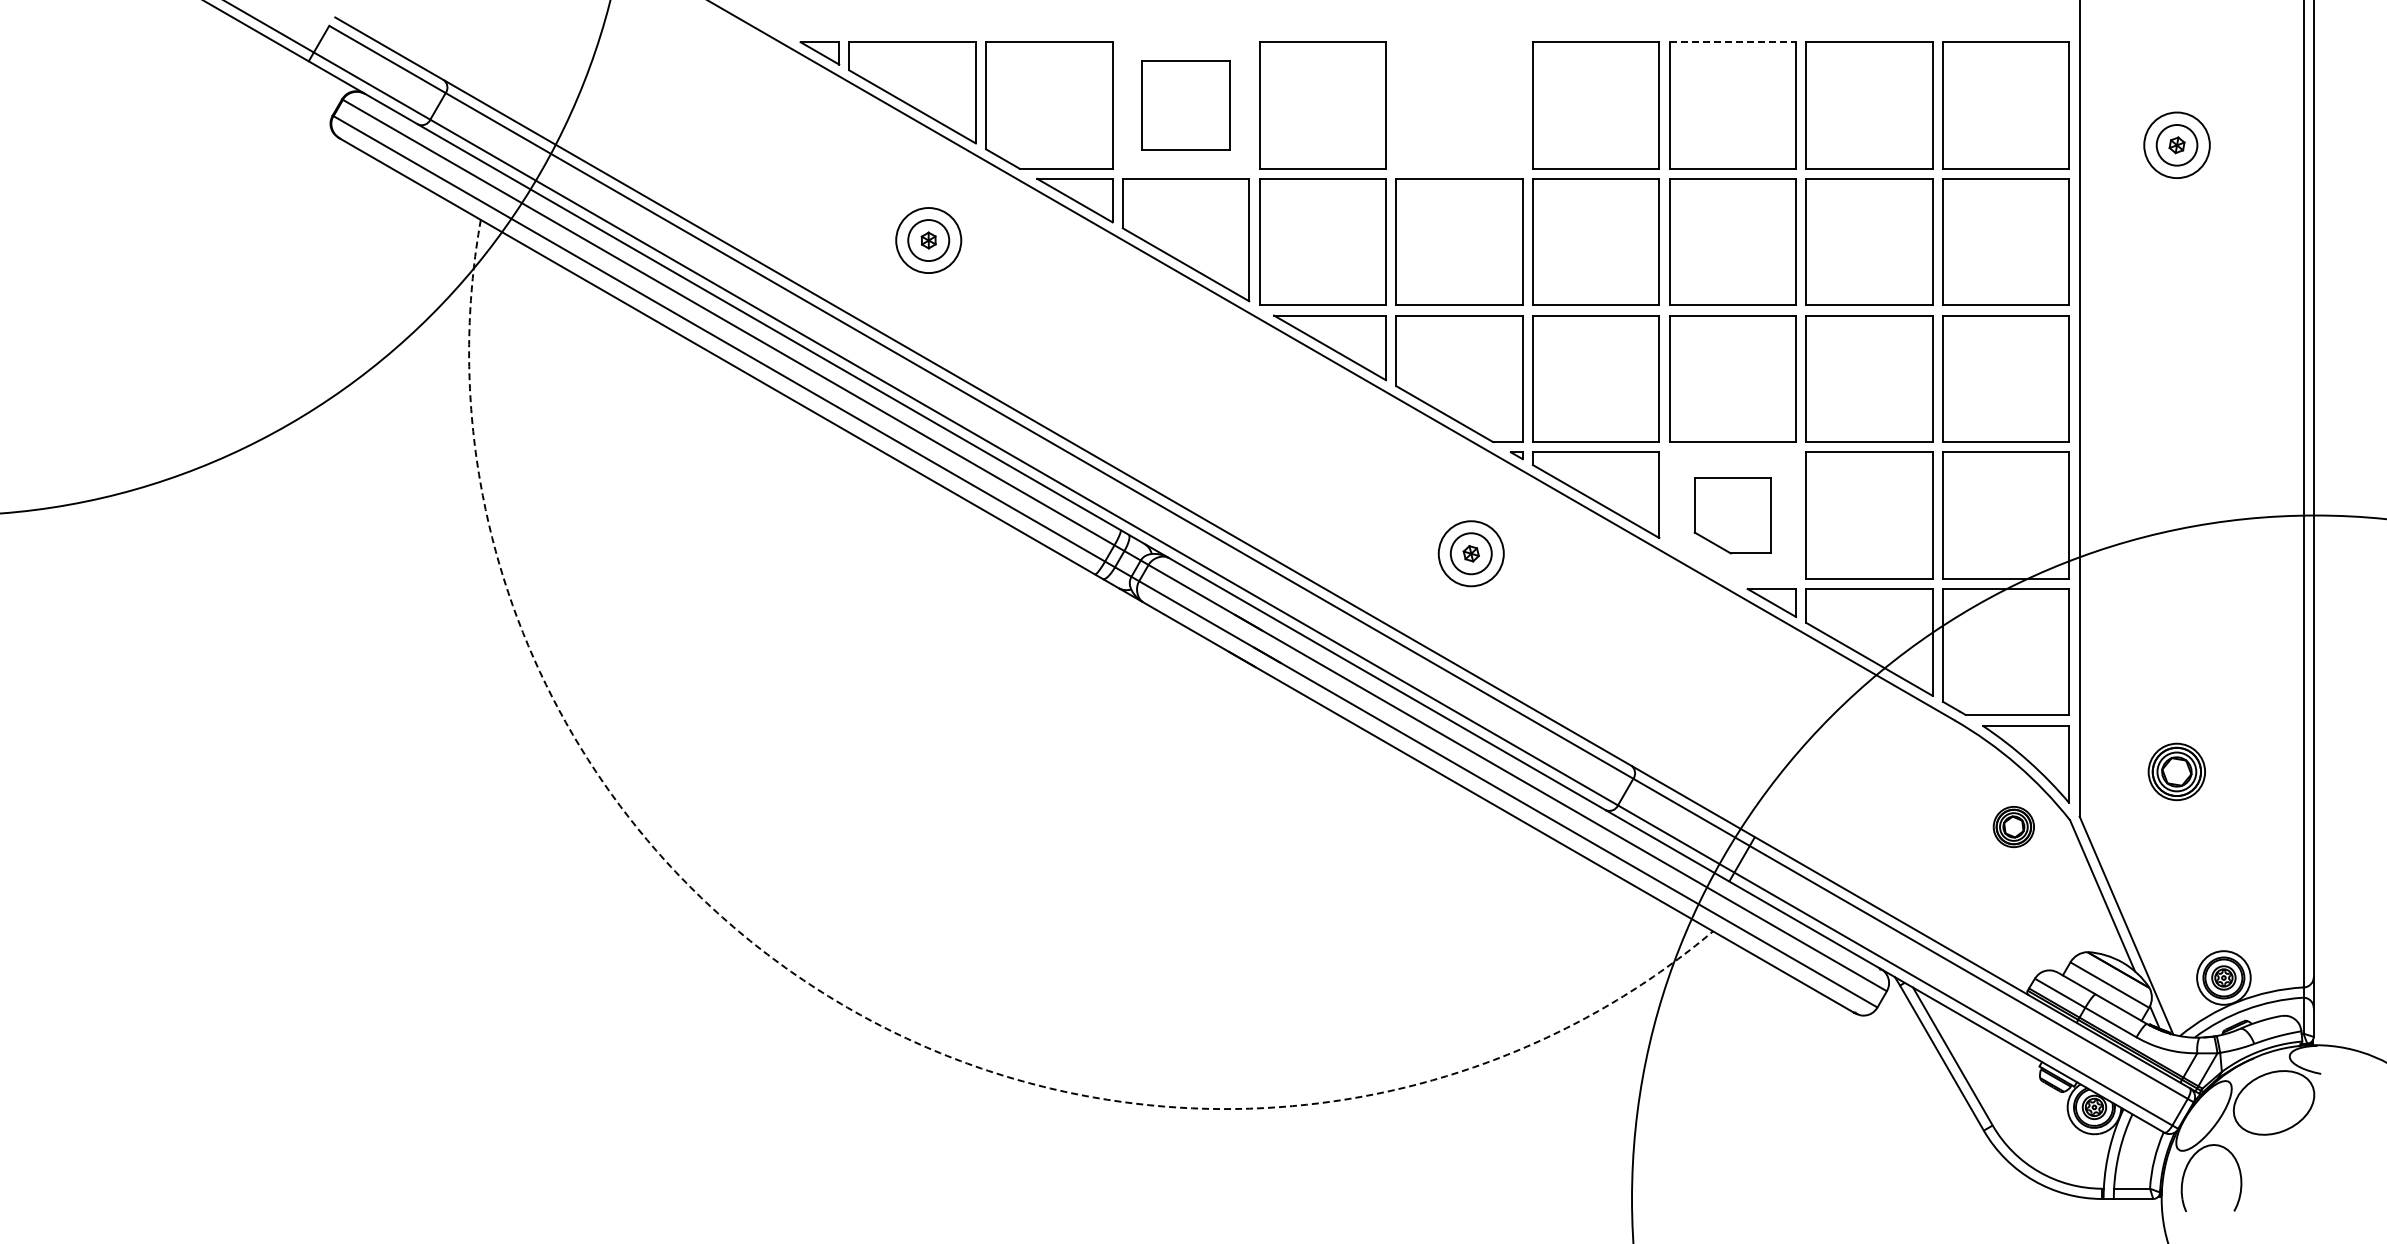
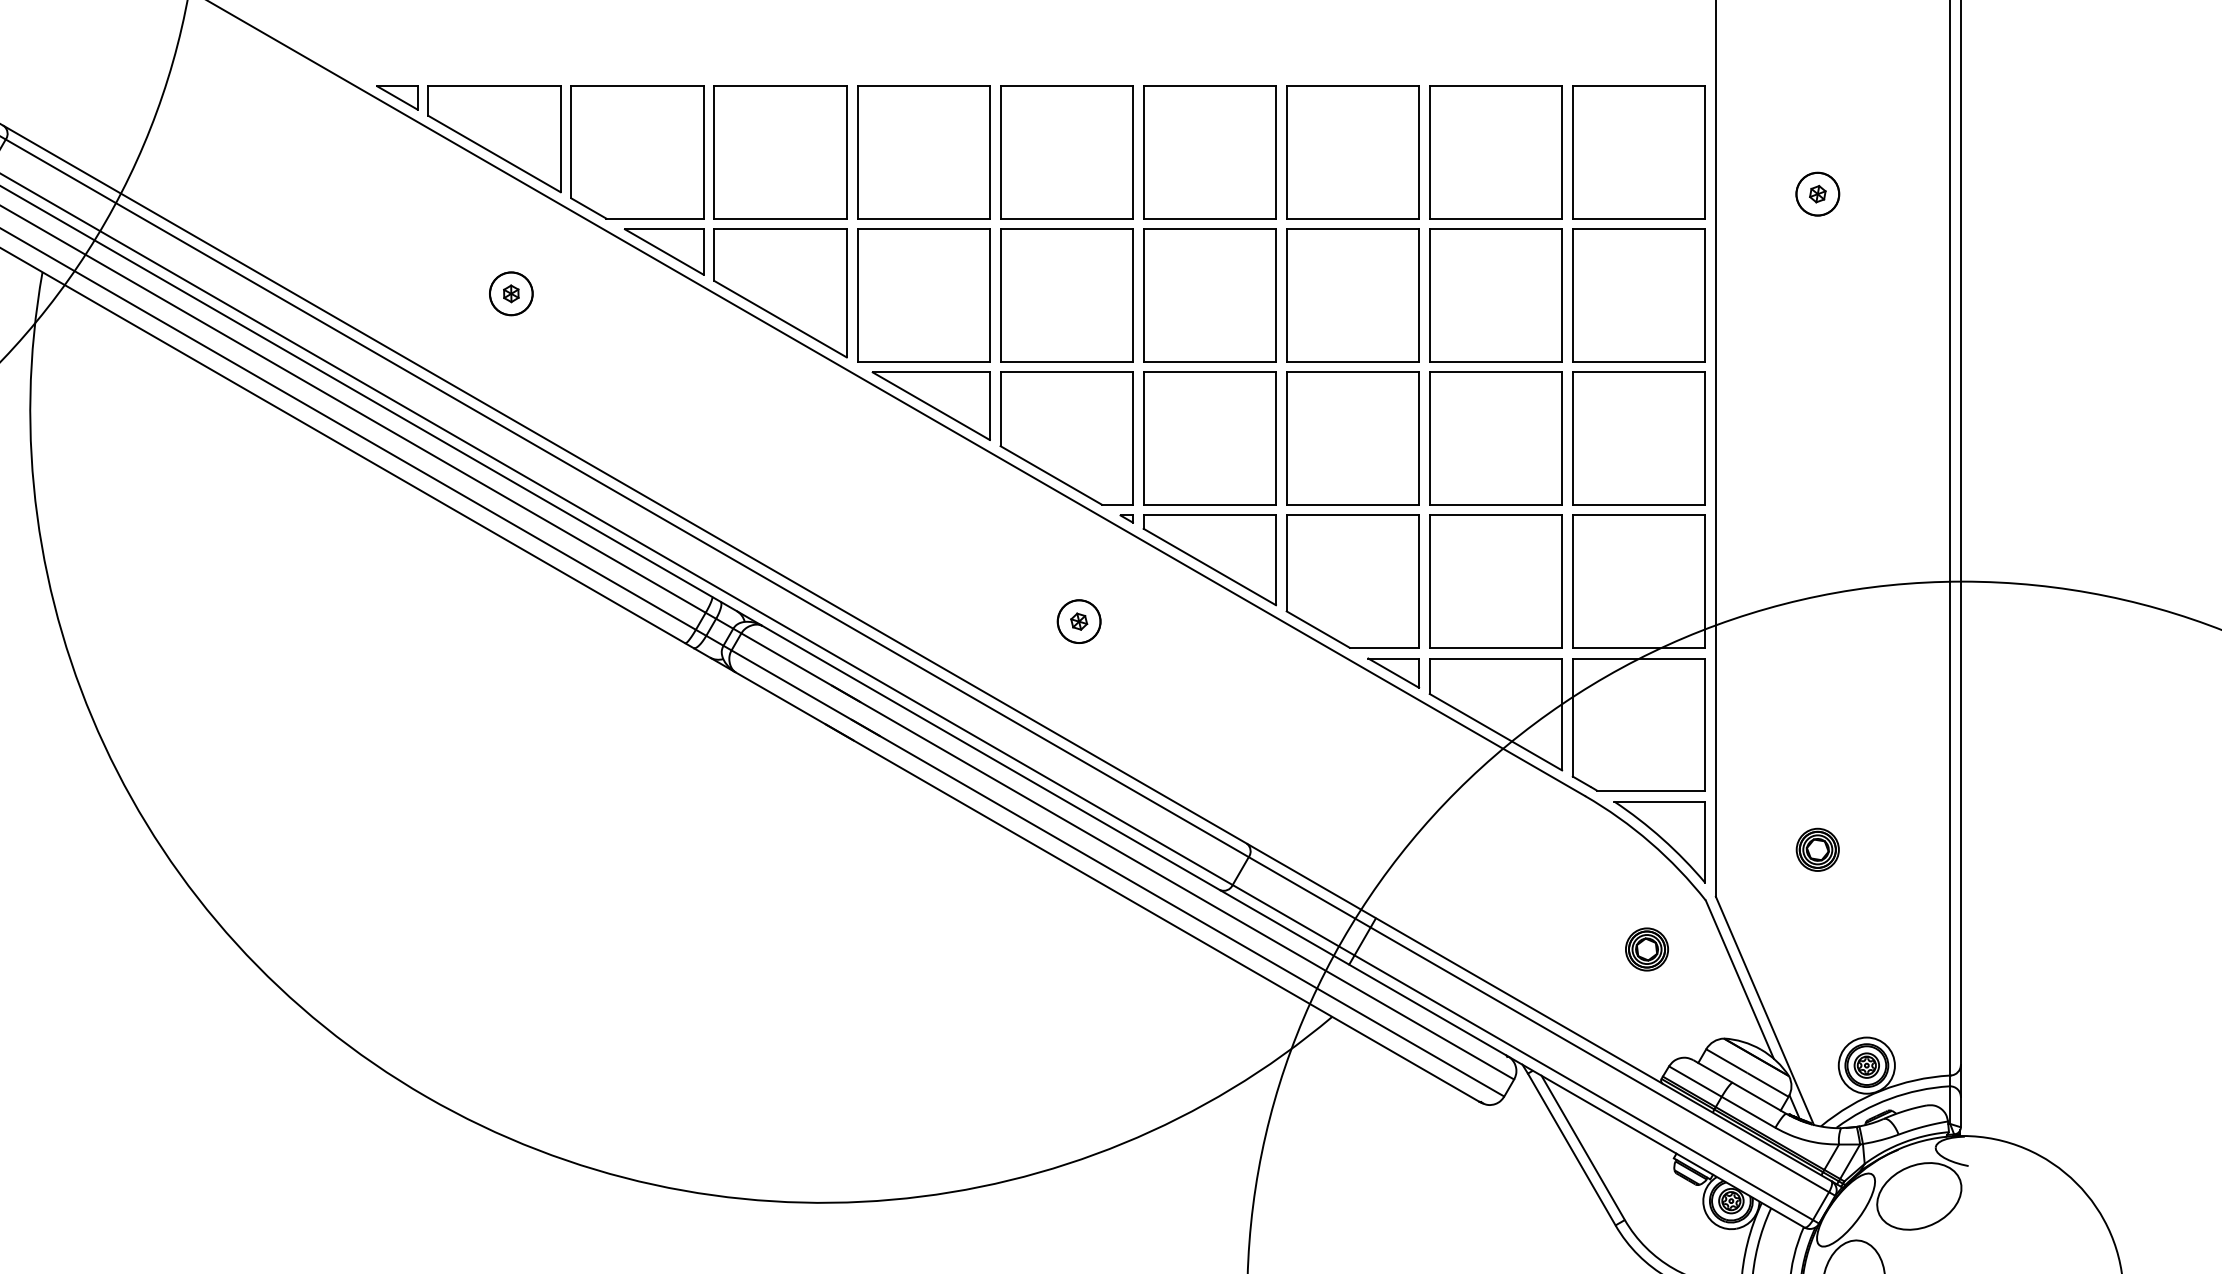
line: (1733, 42) -> (1353, 86), dashed -> solid
part: (1185, 105) -> (780, 152), size x1.43
part: (1459, 105) -> (1066, 152), added
circle: (2176, 144) -> (1817, 193), size x0.62
circle: (928, 240) -> (511, 293), size x0.62
part: (1732, 515) -> (1352, 581), size x1.67
circle: (1470, 553) -> (1078, 621), size x0.62
part: (2177, 771) -> (1818, 849), size x0.71
part: (2013, 827) -> (1646, 950), moved
arc: (847, 1007) -> (426, 1096), dashed -> solid

